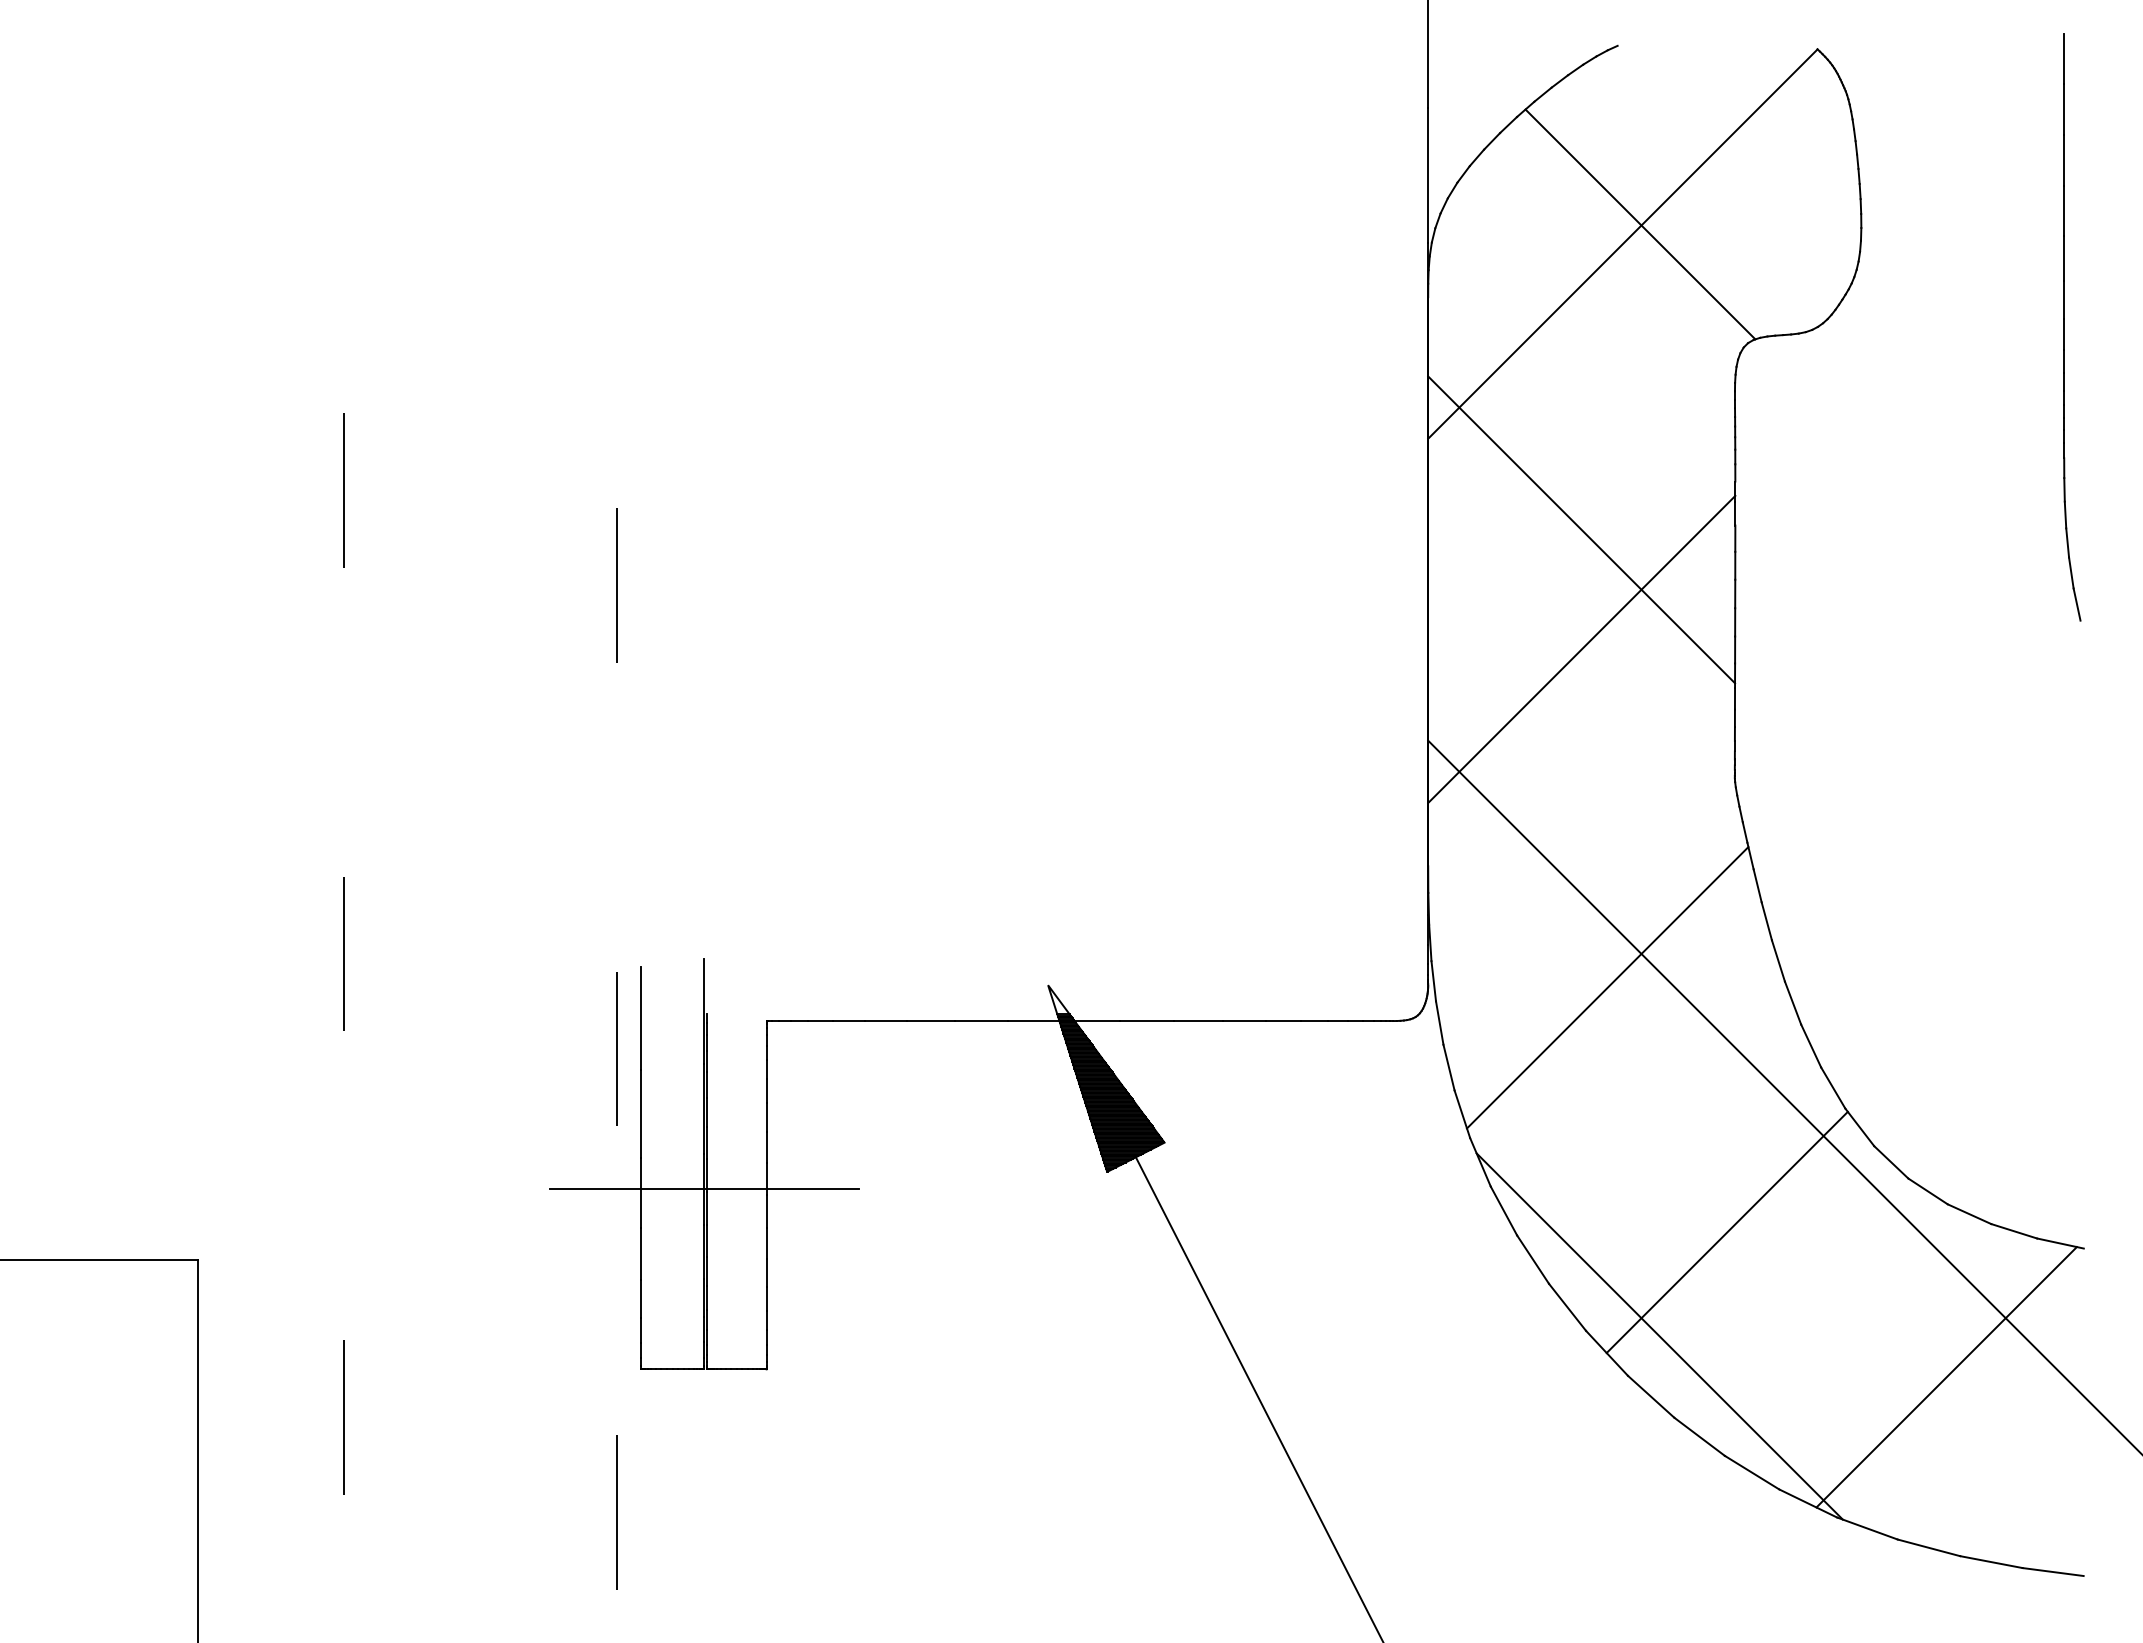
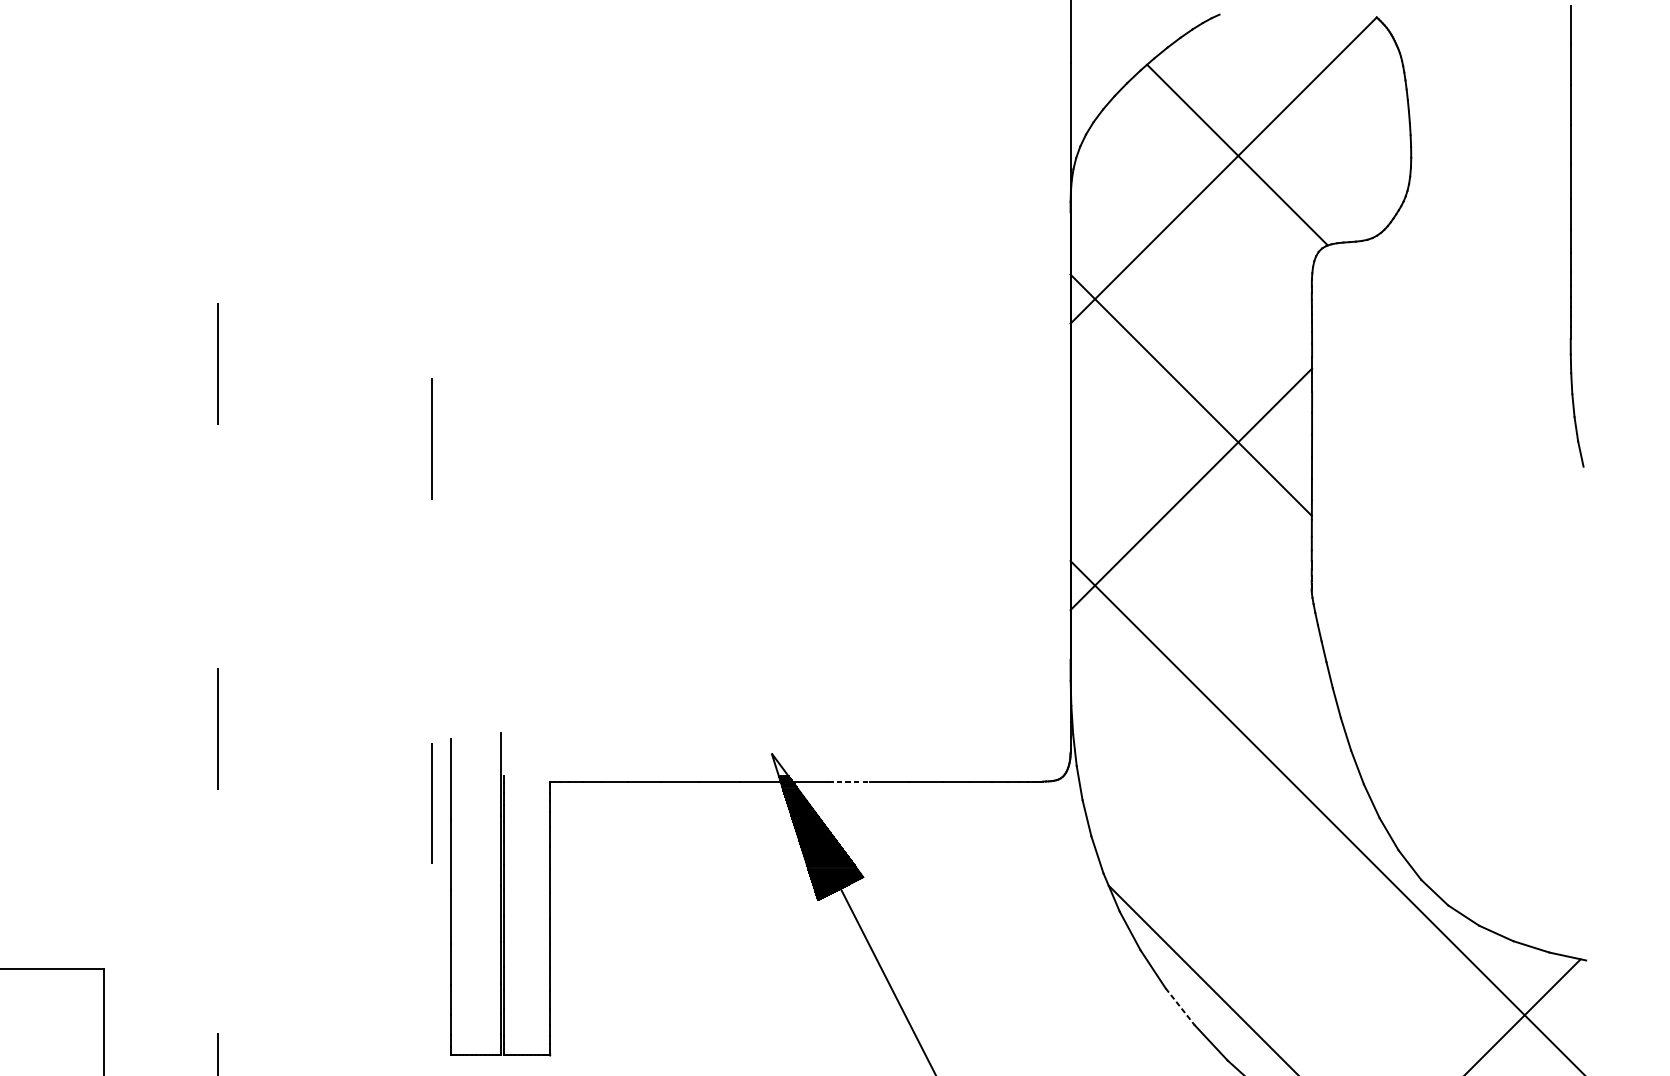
line: (1607, 987) -> (1211, 755), removed
line: (1146, 1021) -> (849, 781), solid -> dashed
line: (703, 1189) -> (500, 914), removed
line: (1726, 1232) -> (1305, 947), removed
line: (1567, 1307) -> (1180, 1006), solid -> dashed

